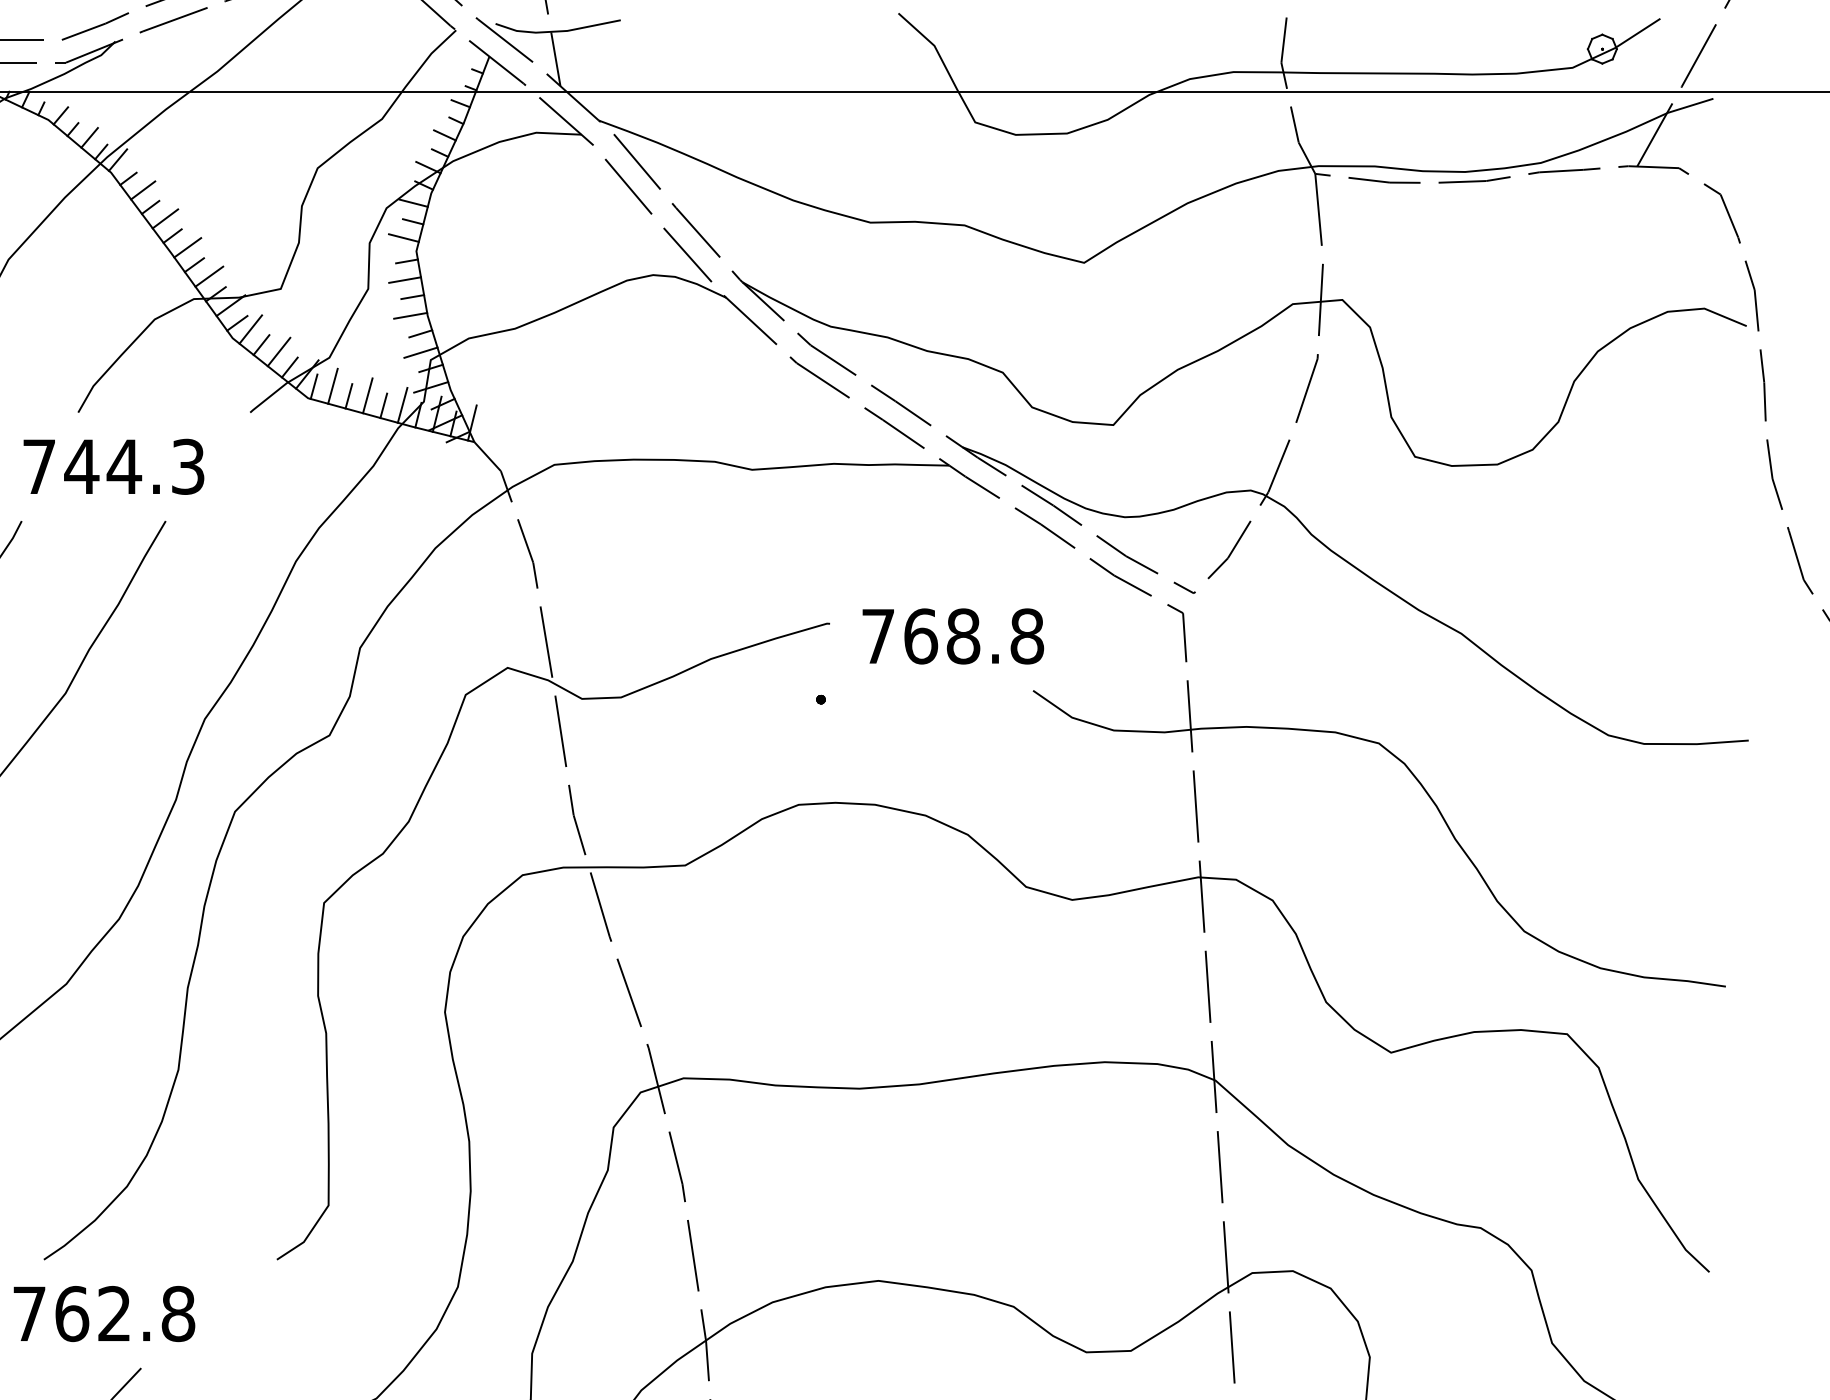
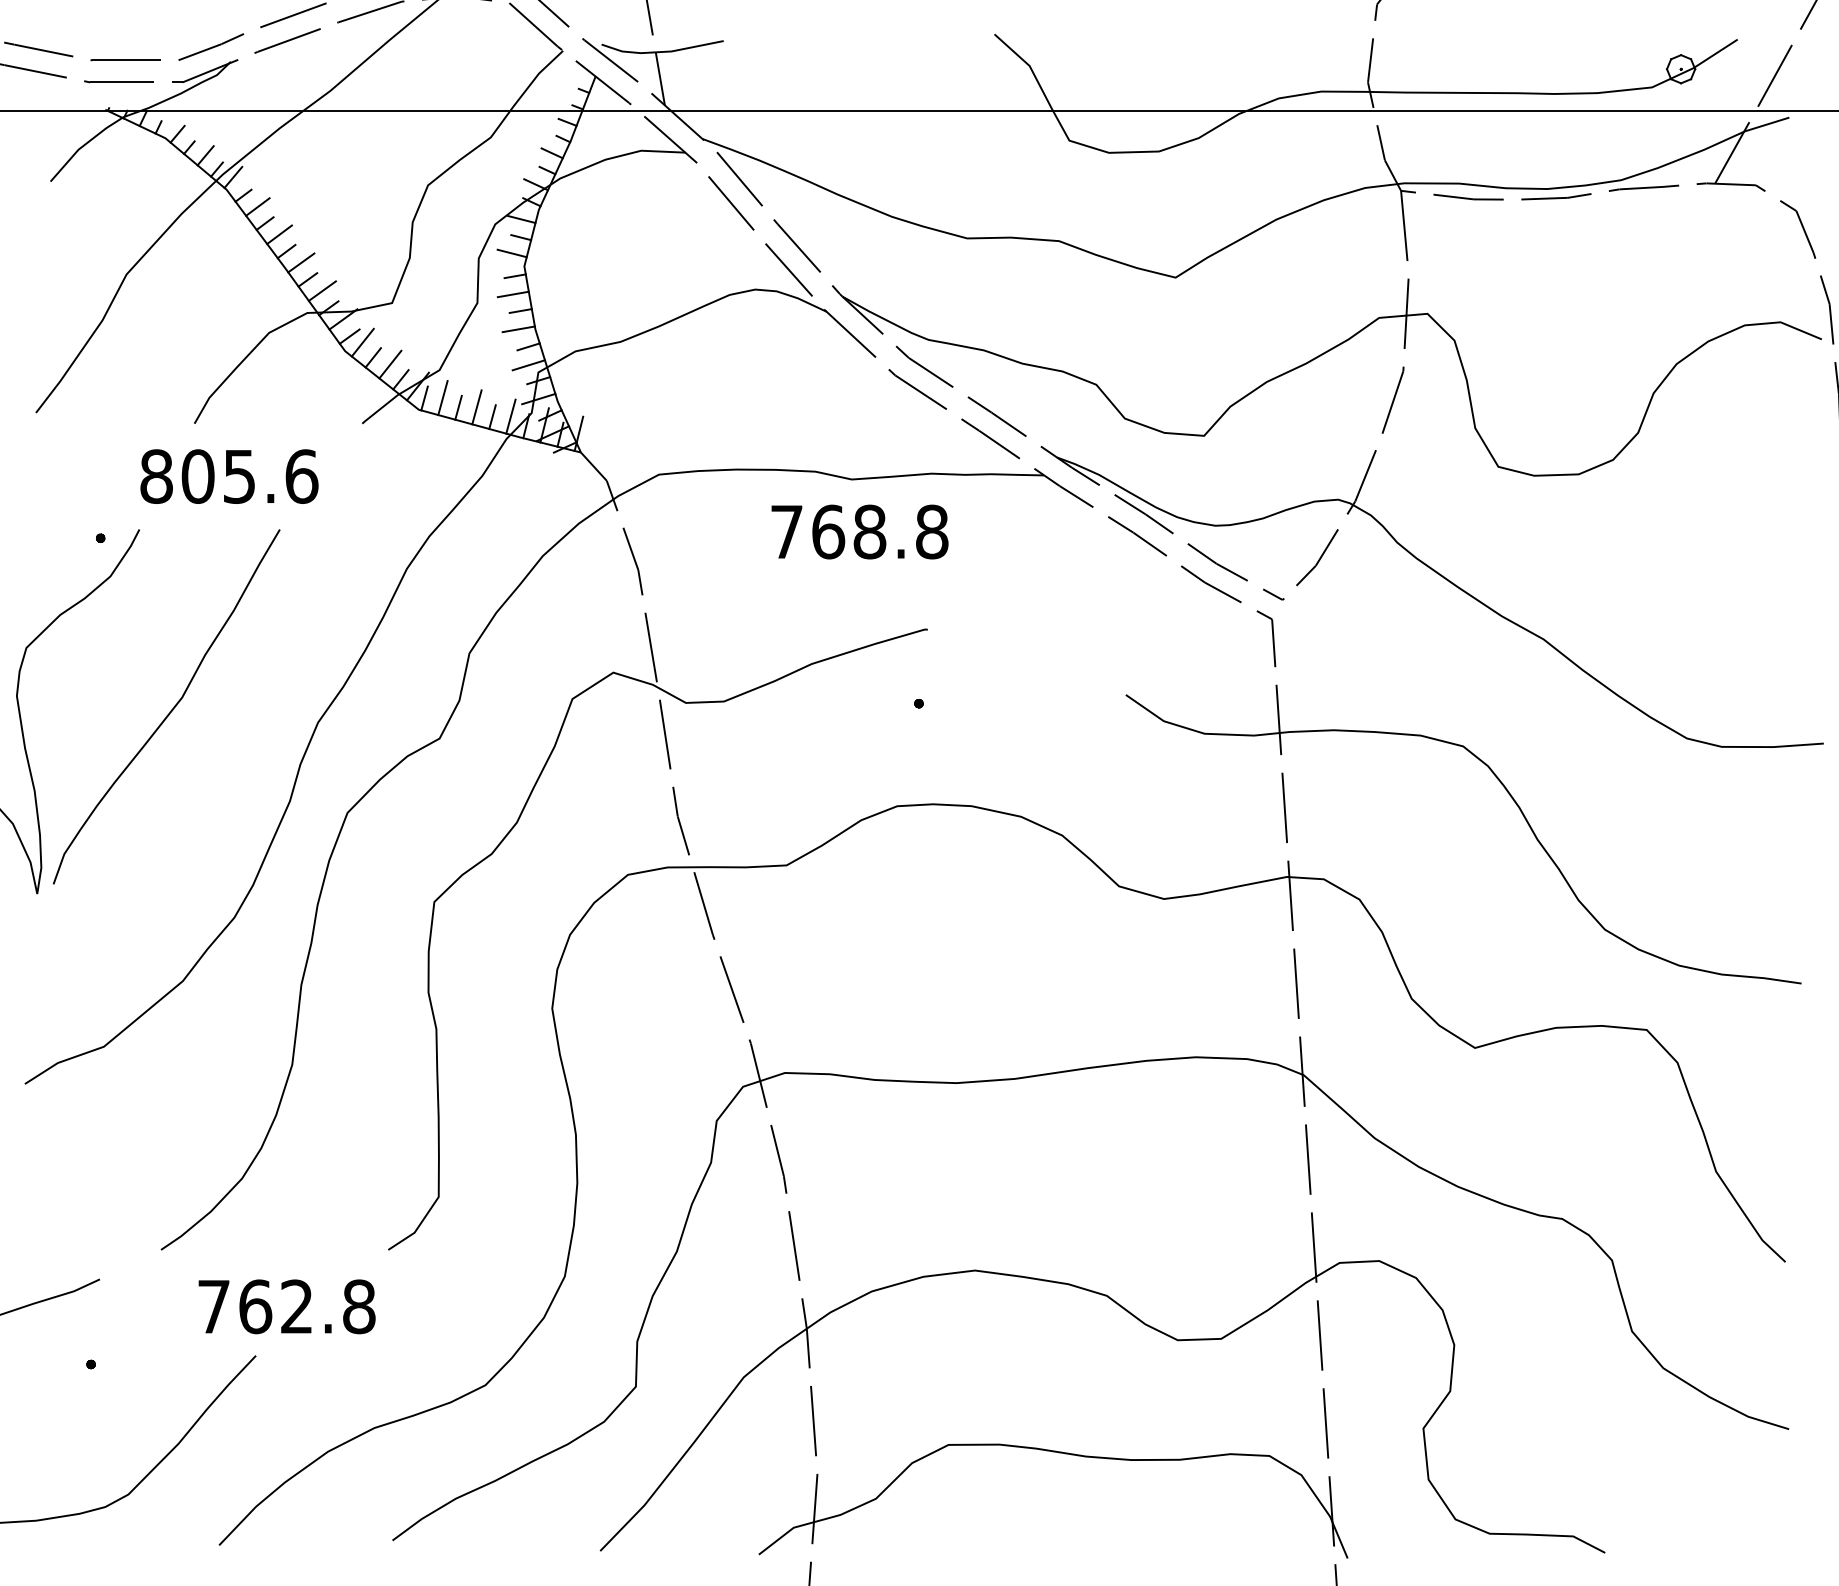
text: (114, 466) -> (229, 476), 744.3 -> 805.6
text: (952, 635) -> (859, 531), moved
text: (103, 1313) -> (286, 1306), moved

